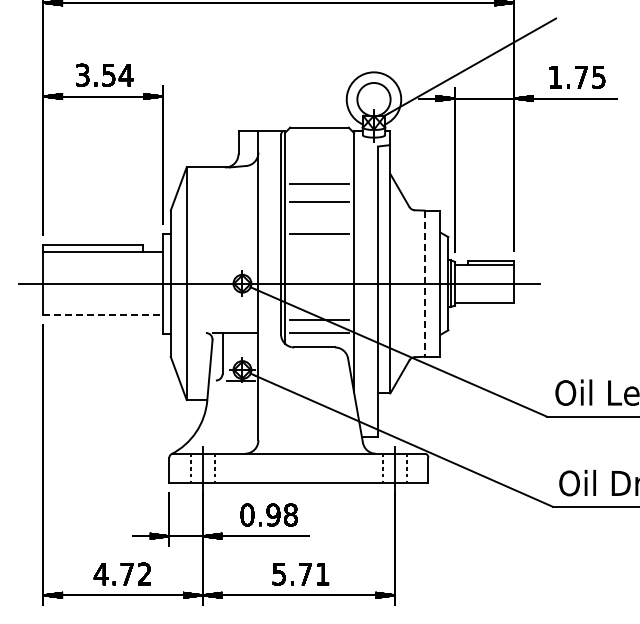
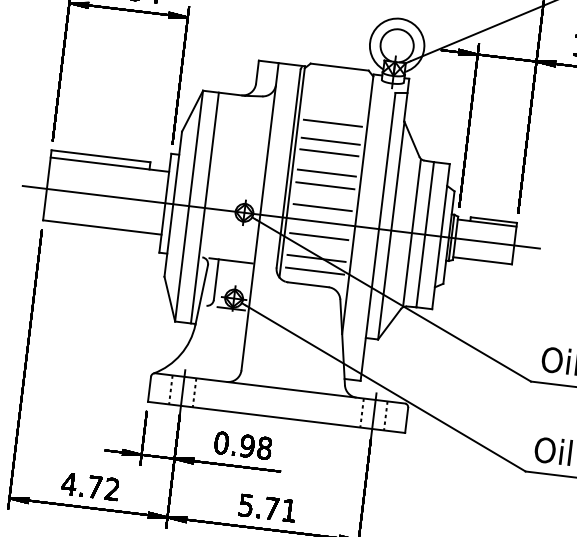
line: (319, 213) -> (329, 152), added
line: (319, 247) -> (325, 186), added
line: (319, 269) -> (322, 207), added
line: (202, 283) -> (204, 207), added
line: (411, 283) -> (412, 232), added
line: (424, 284) -> (425, 235), dashed -> solid
line: (319, 298) -> (319, 236), added
line: (103, 315) -> (102, 227), dashed -> solid

